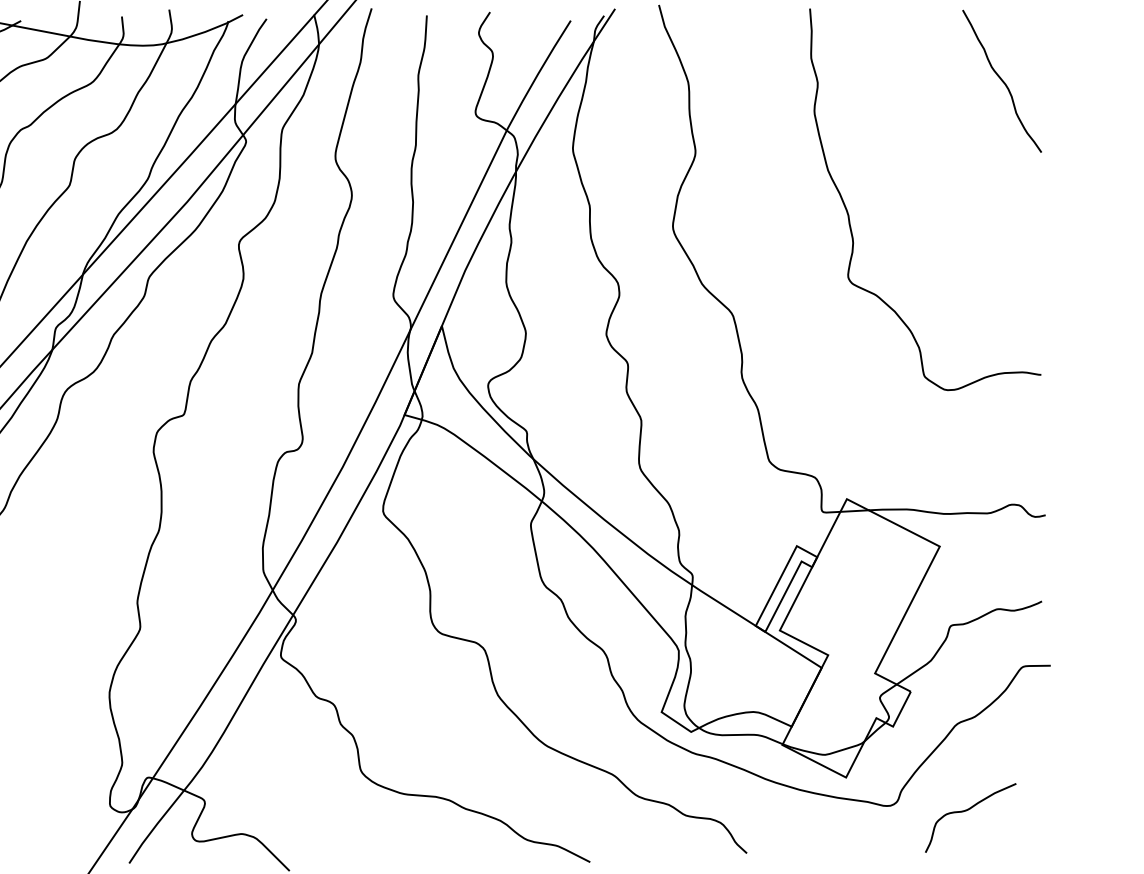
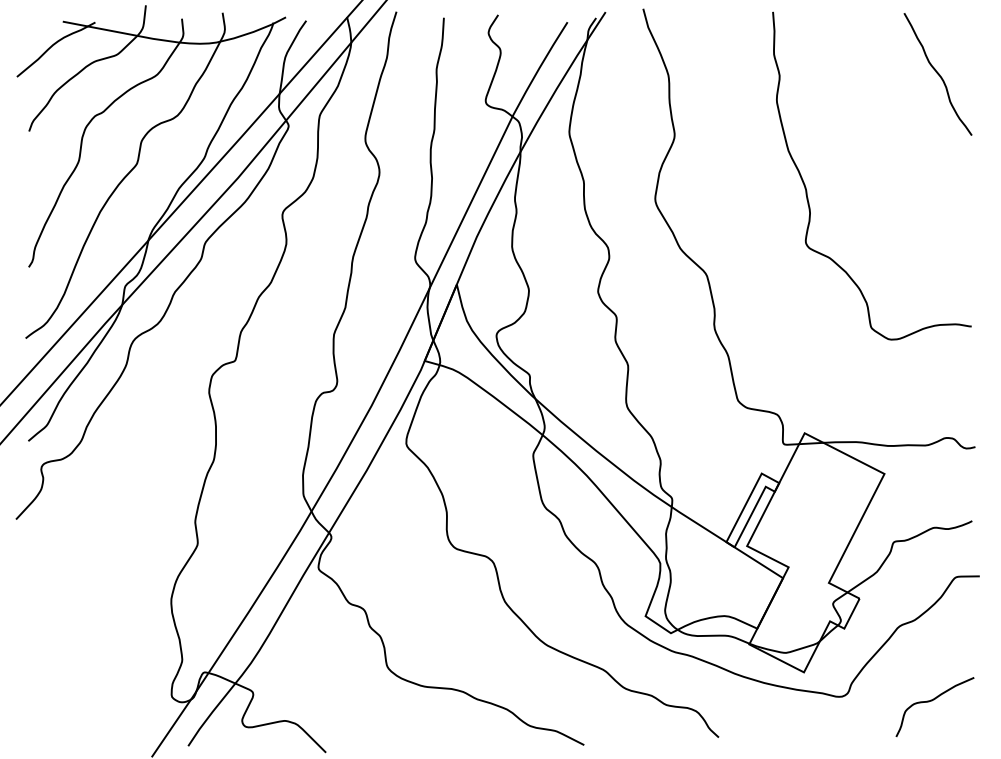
curve: (967, 811) -> (932, 701), moved

